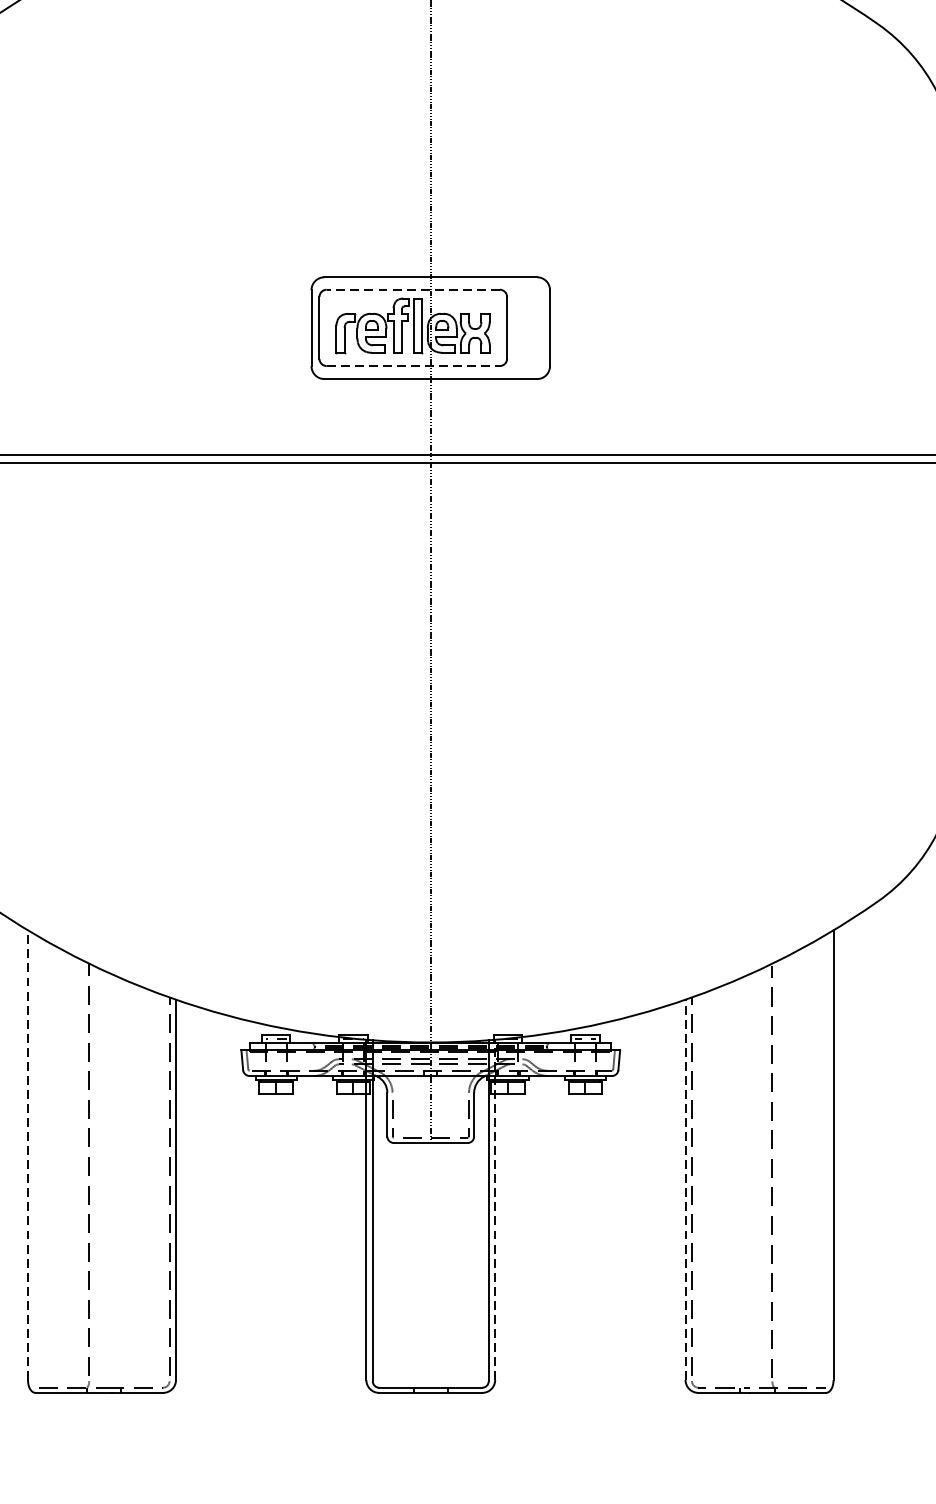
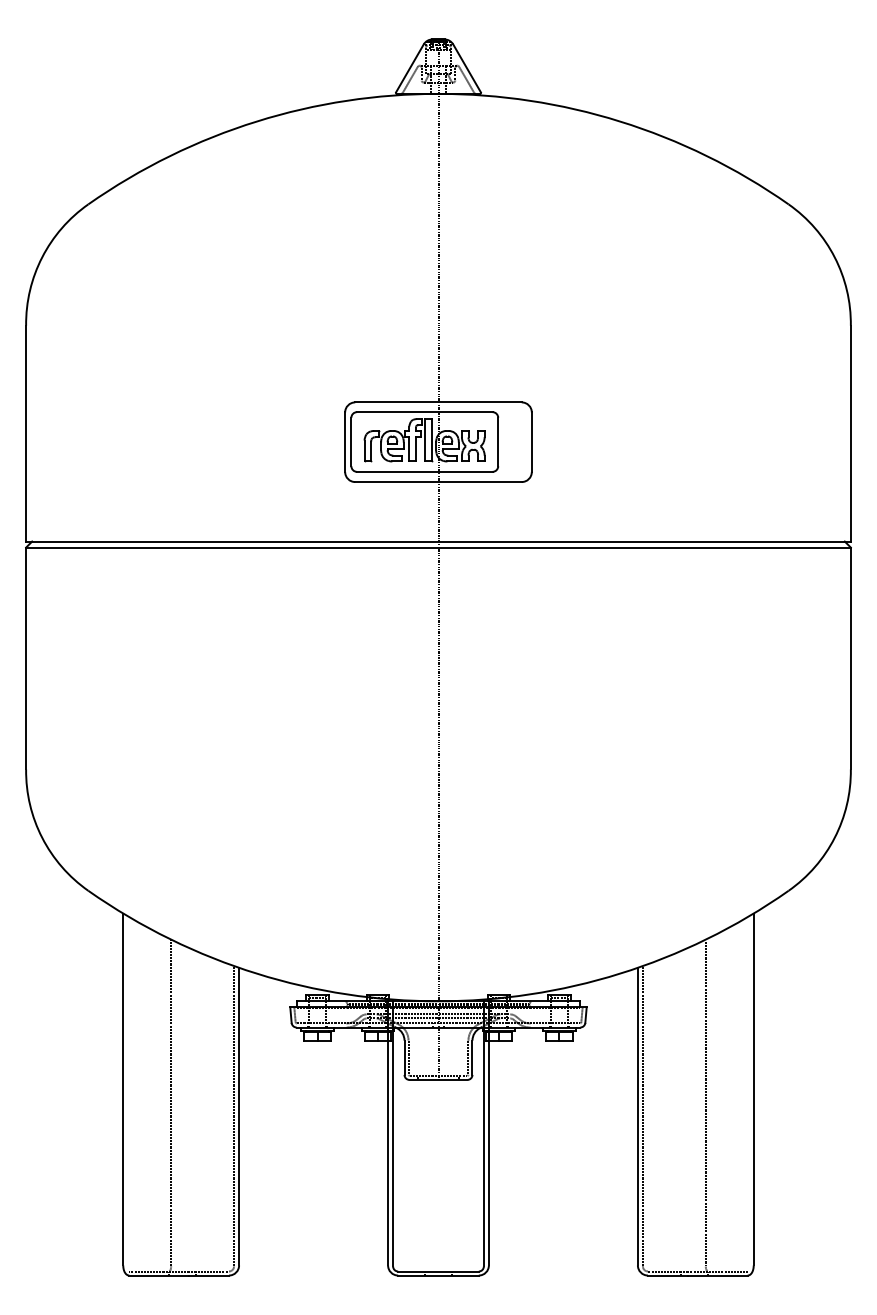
line: (412, 290) -> (424, 412), dashed -> solid
line: (412, 365) -> (424, 471), dashed -> solid
line: (28, 1155) -> (123, 1089), dashed -> solid
line: (685, 1189) -> (637, 1116), dashed -> solid
line: (494, 1208) -> (488, 1131), dashed -> solid

